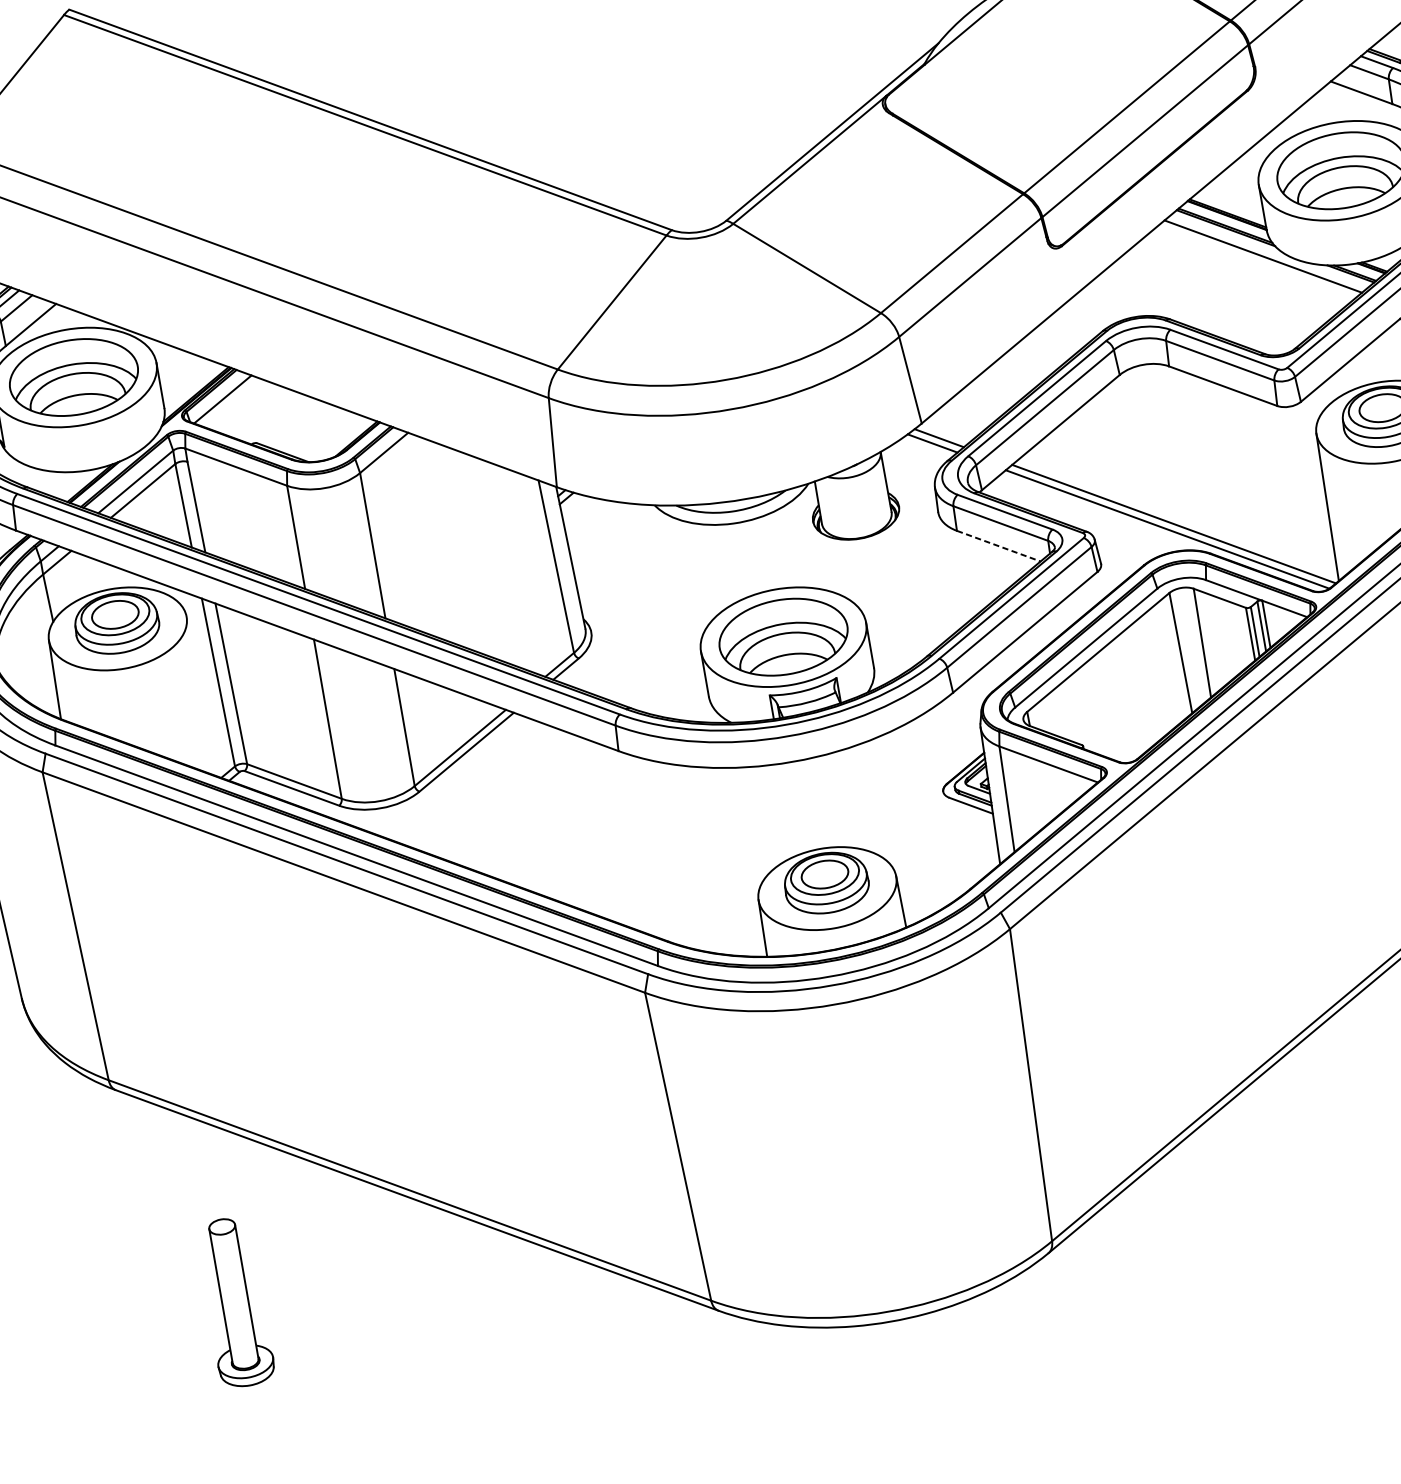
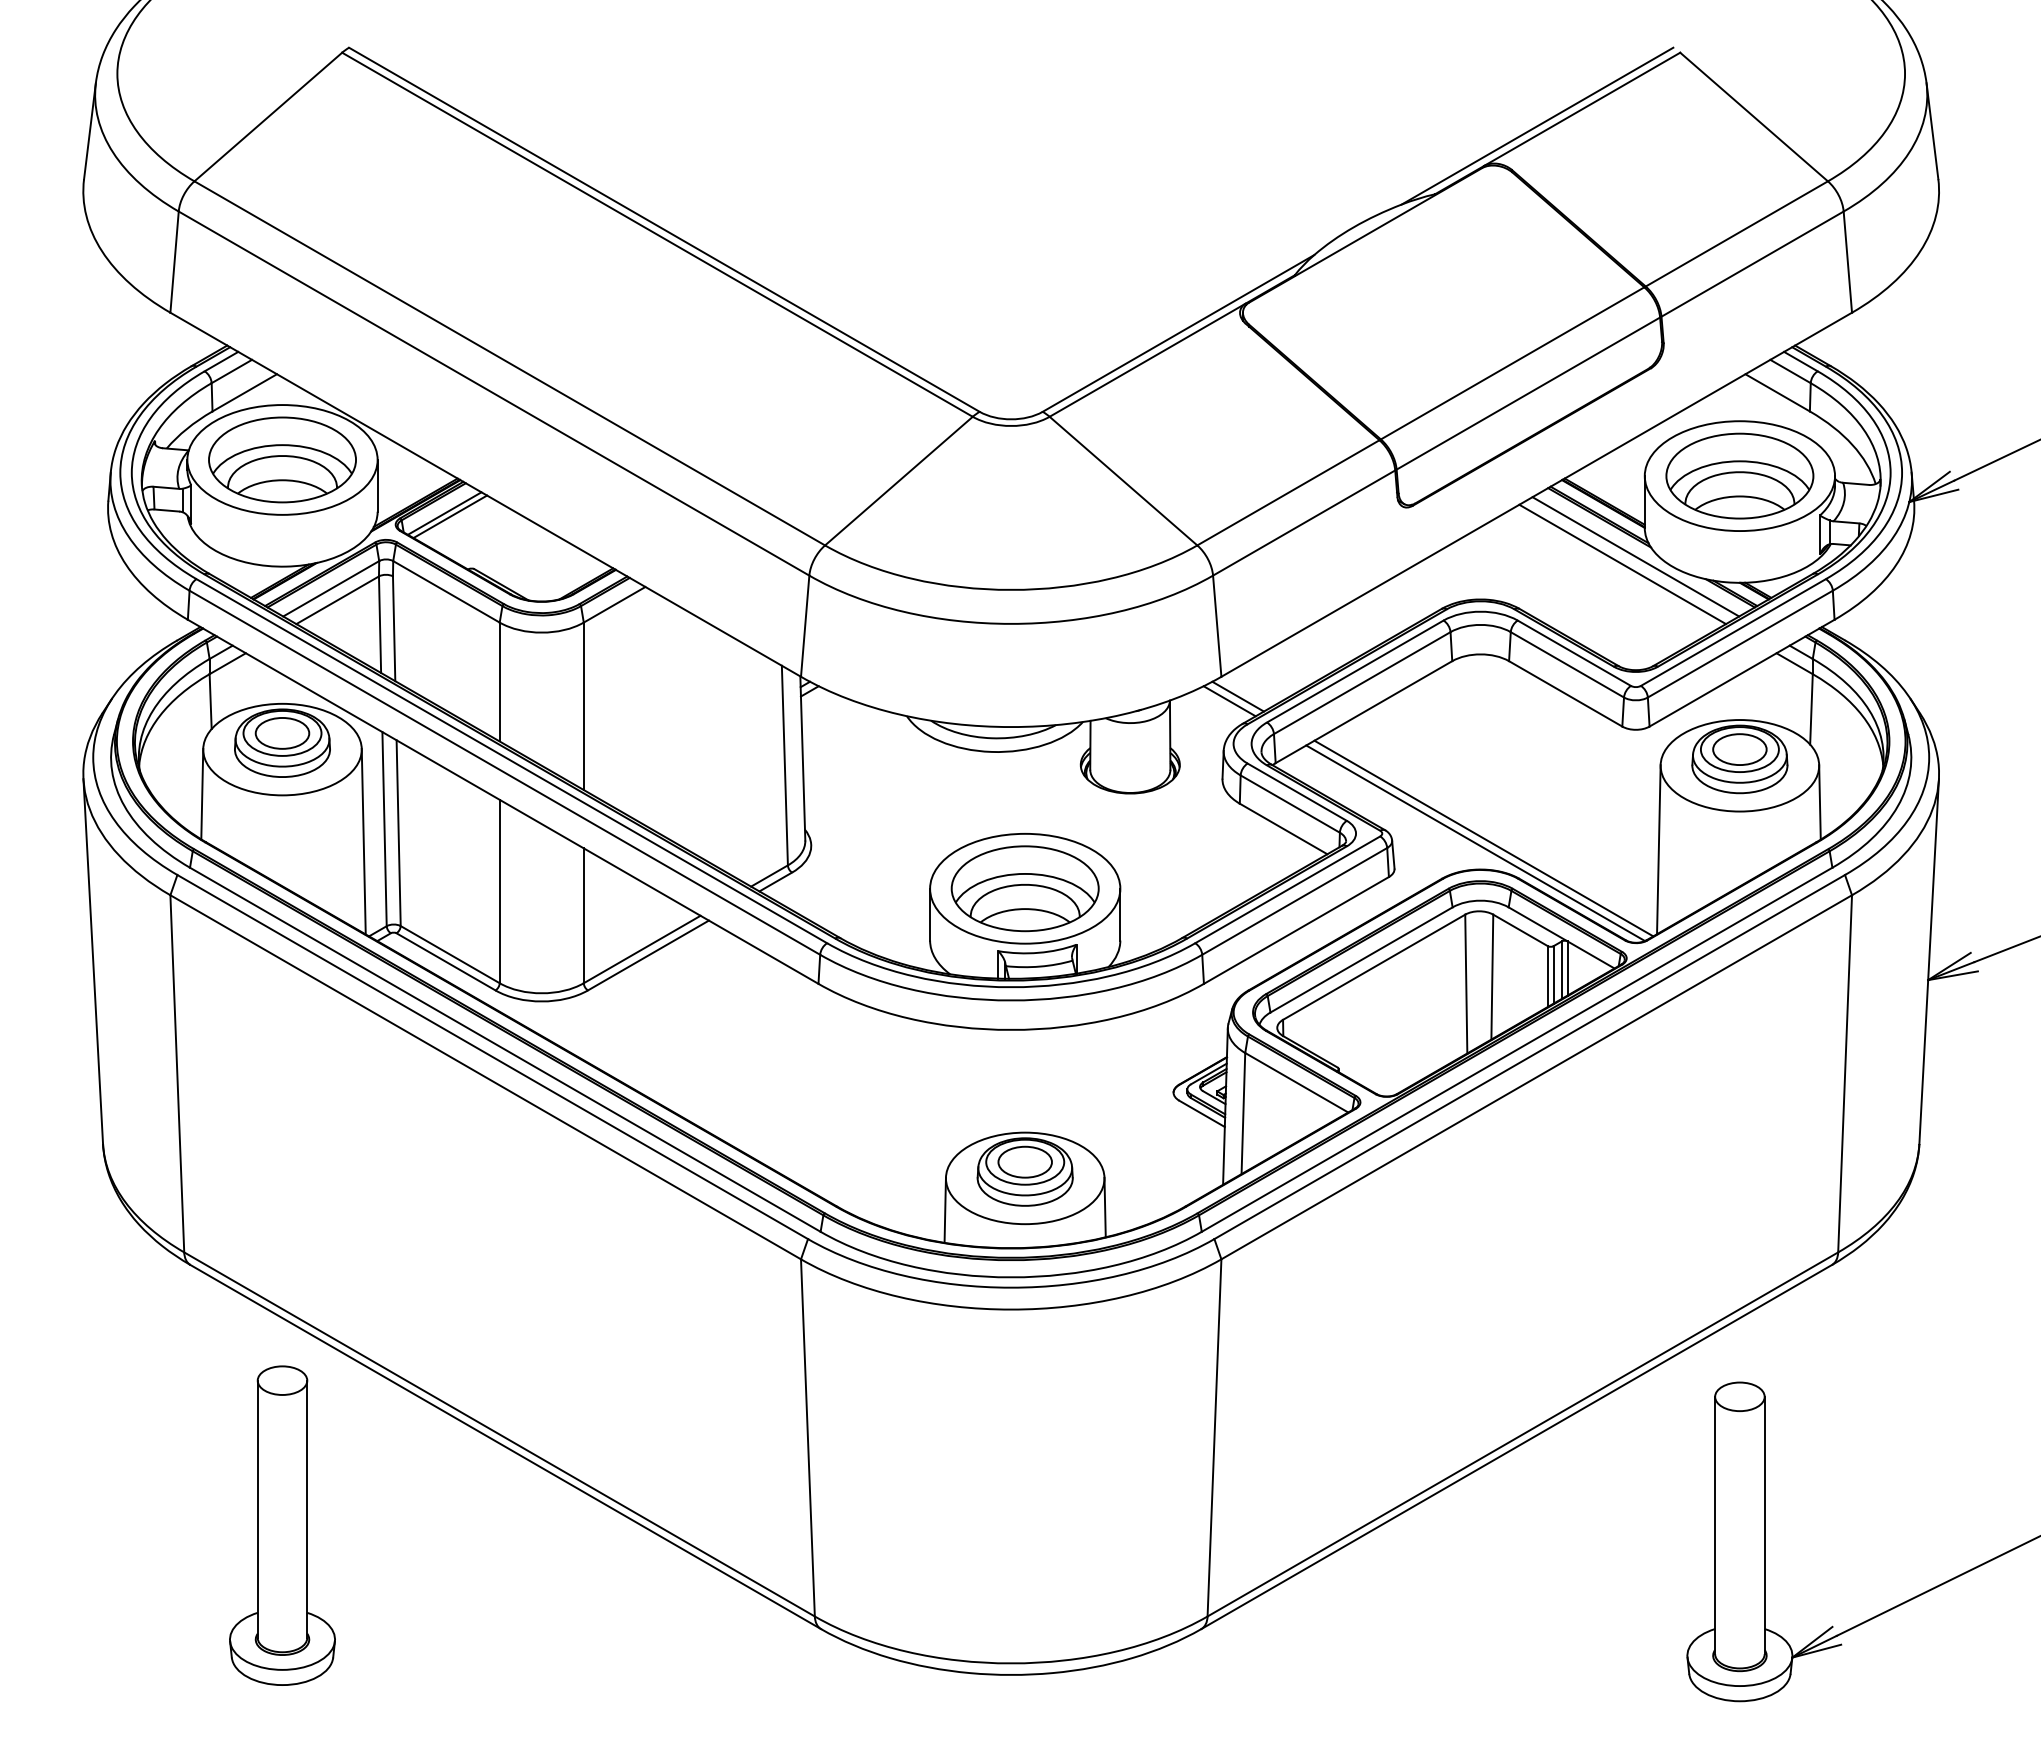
line: (1252, 265) -> (1622, 564), added
line: (228, 401) -> (450, 516), added
line: (998, 545) -> (1283, 828), dashed -> solid
line: (202, 696) -> (363, 841), added
part: (235, 1302) -> (282, 1525), size x1.67

